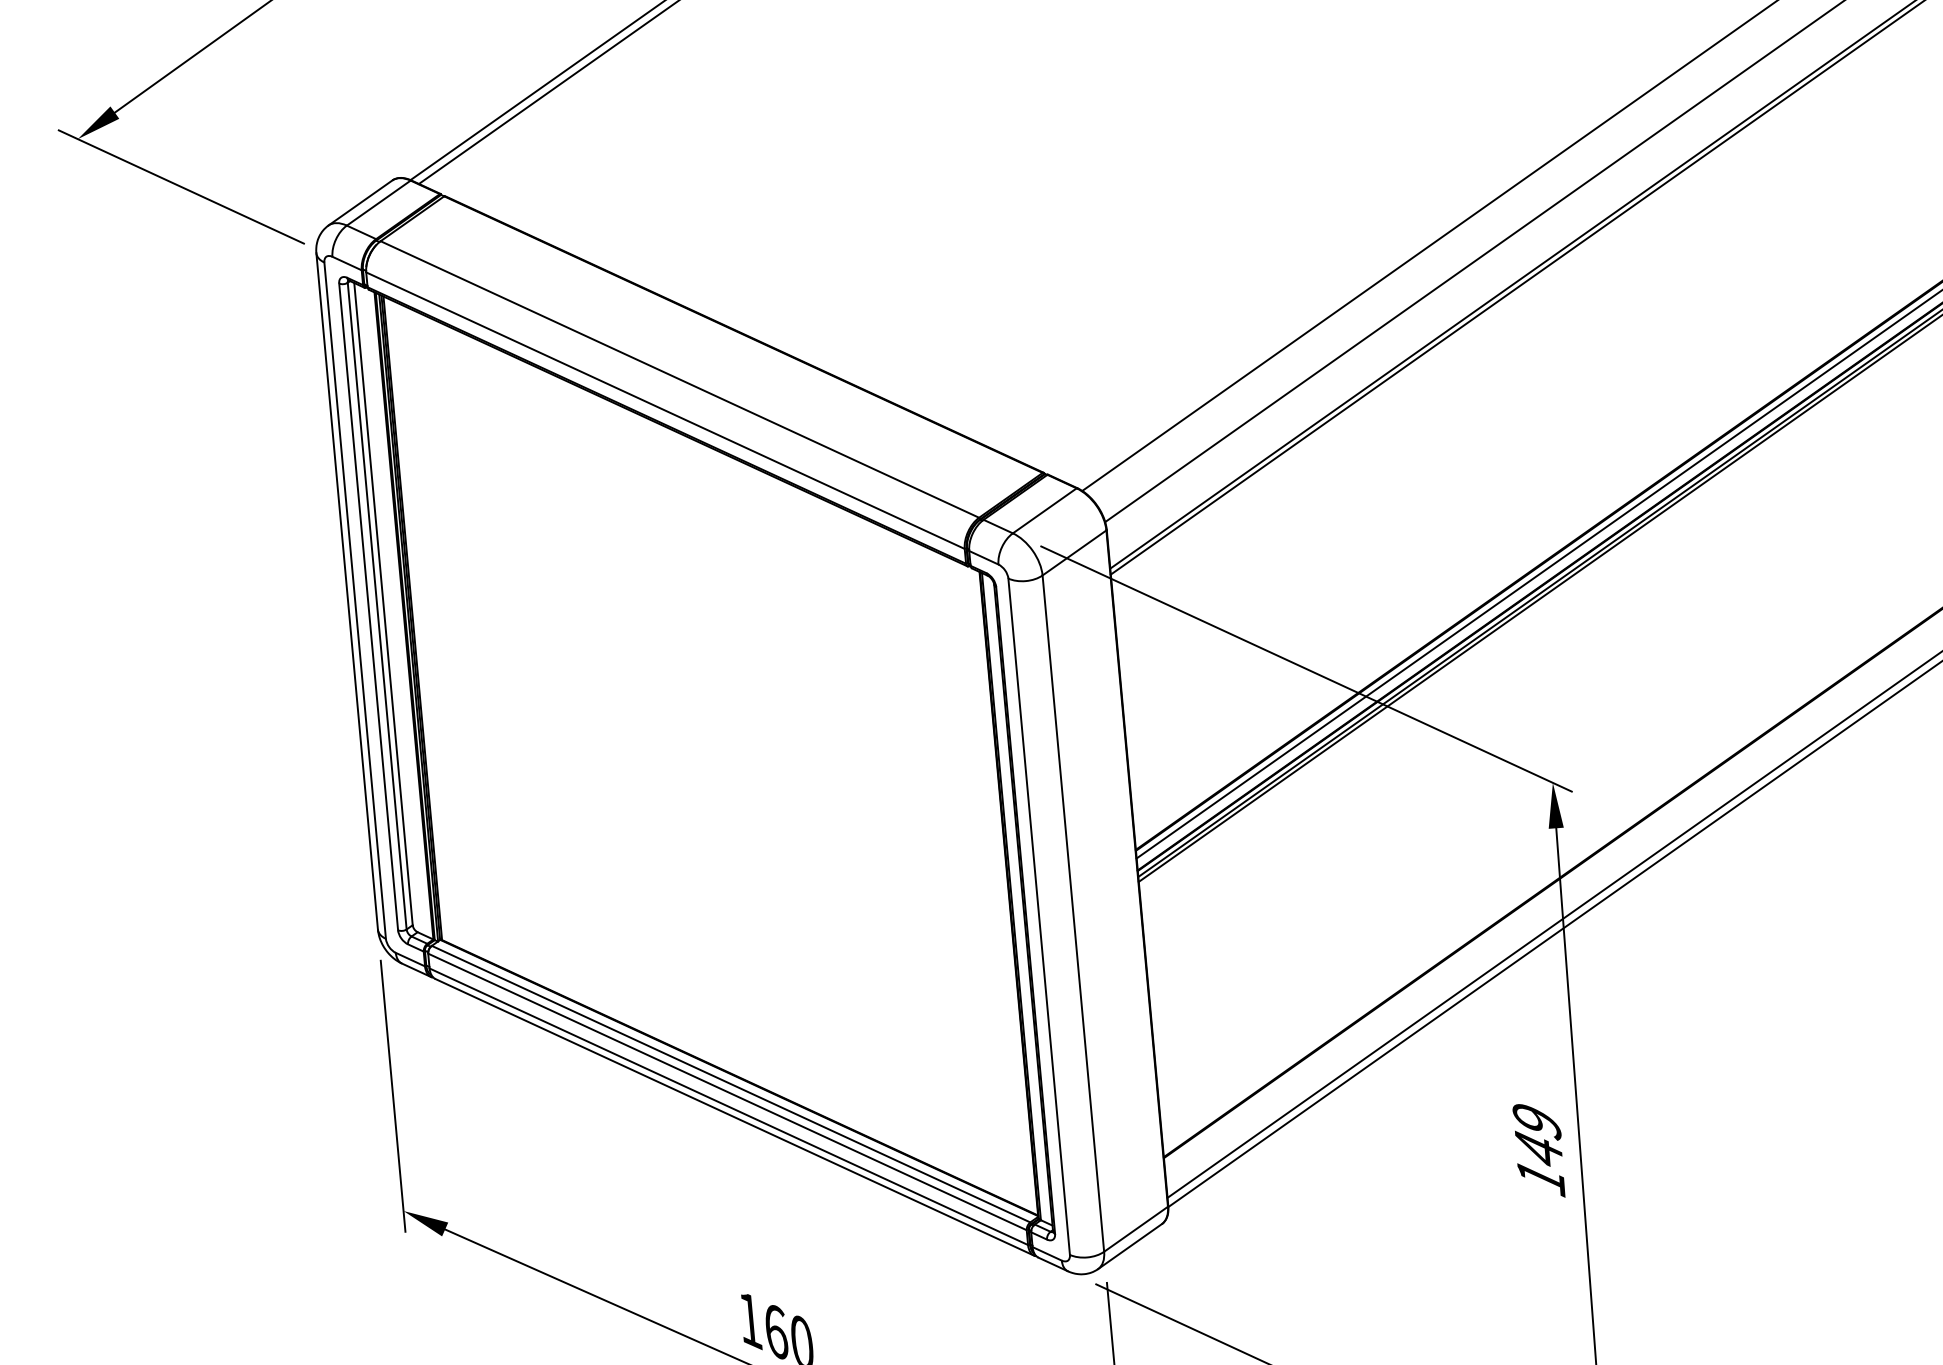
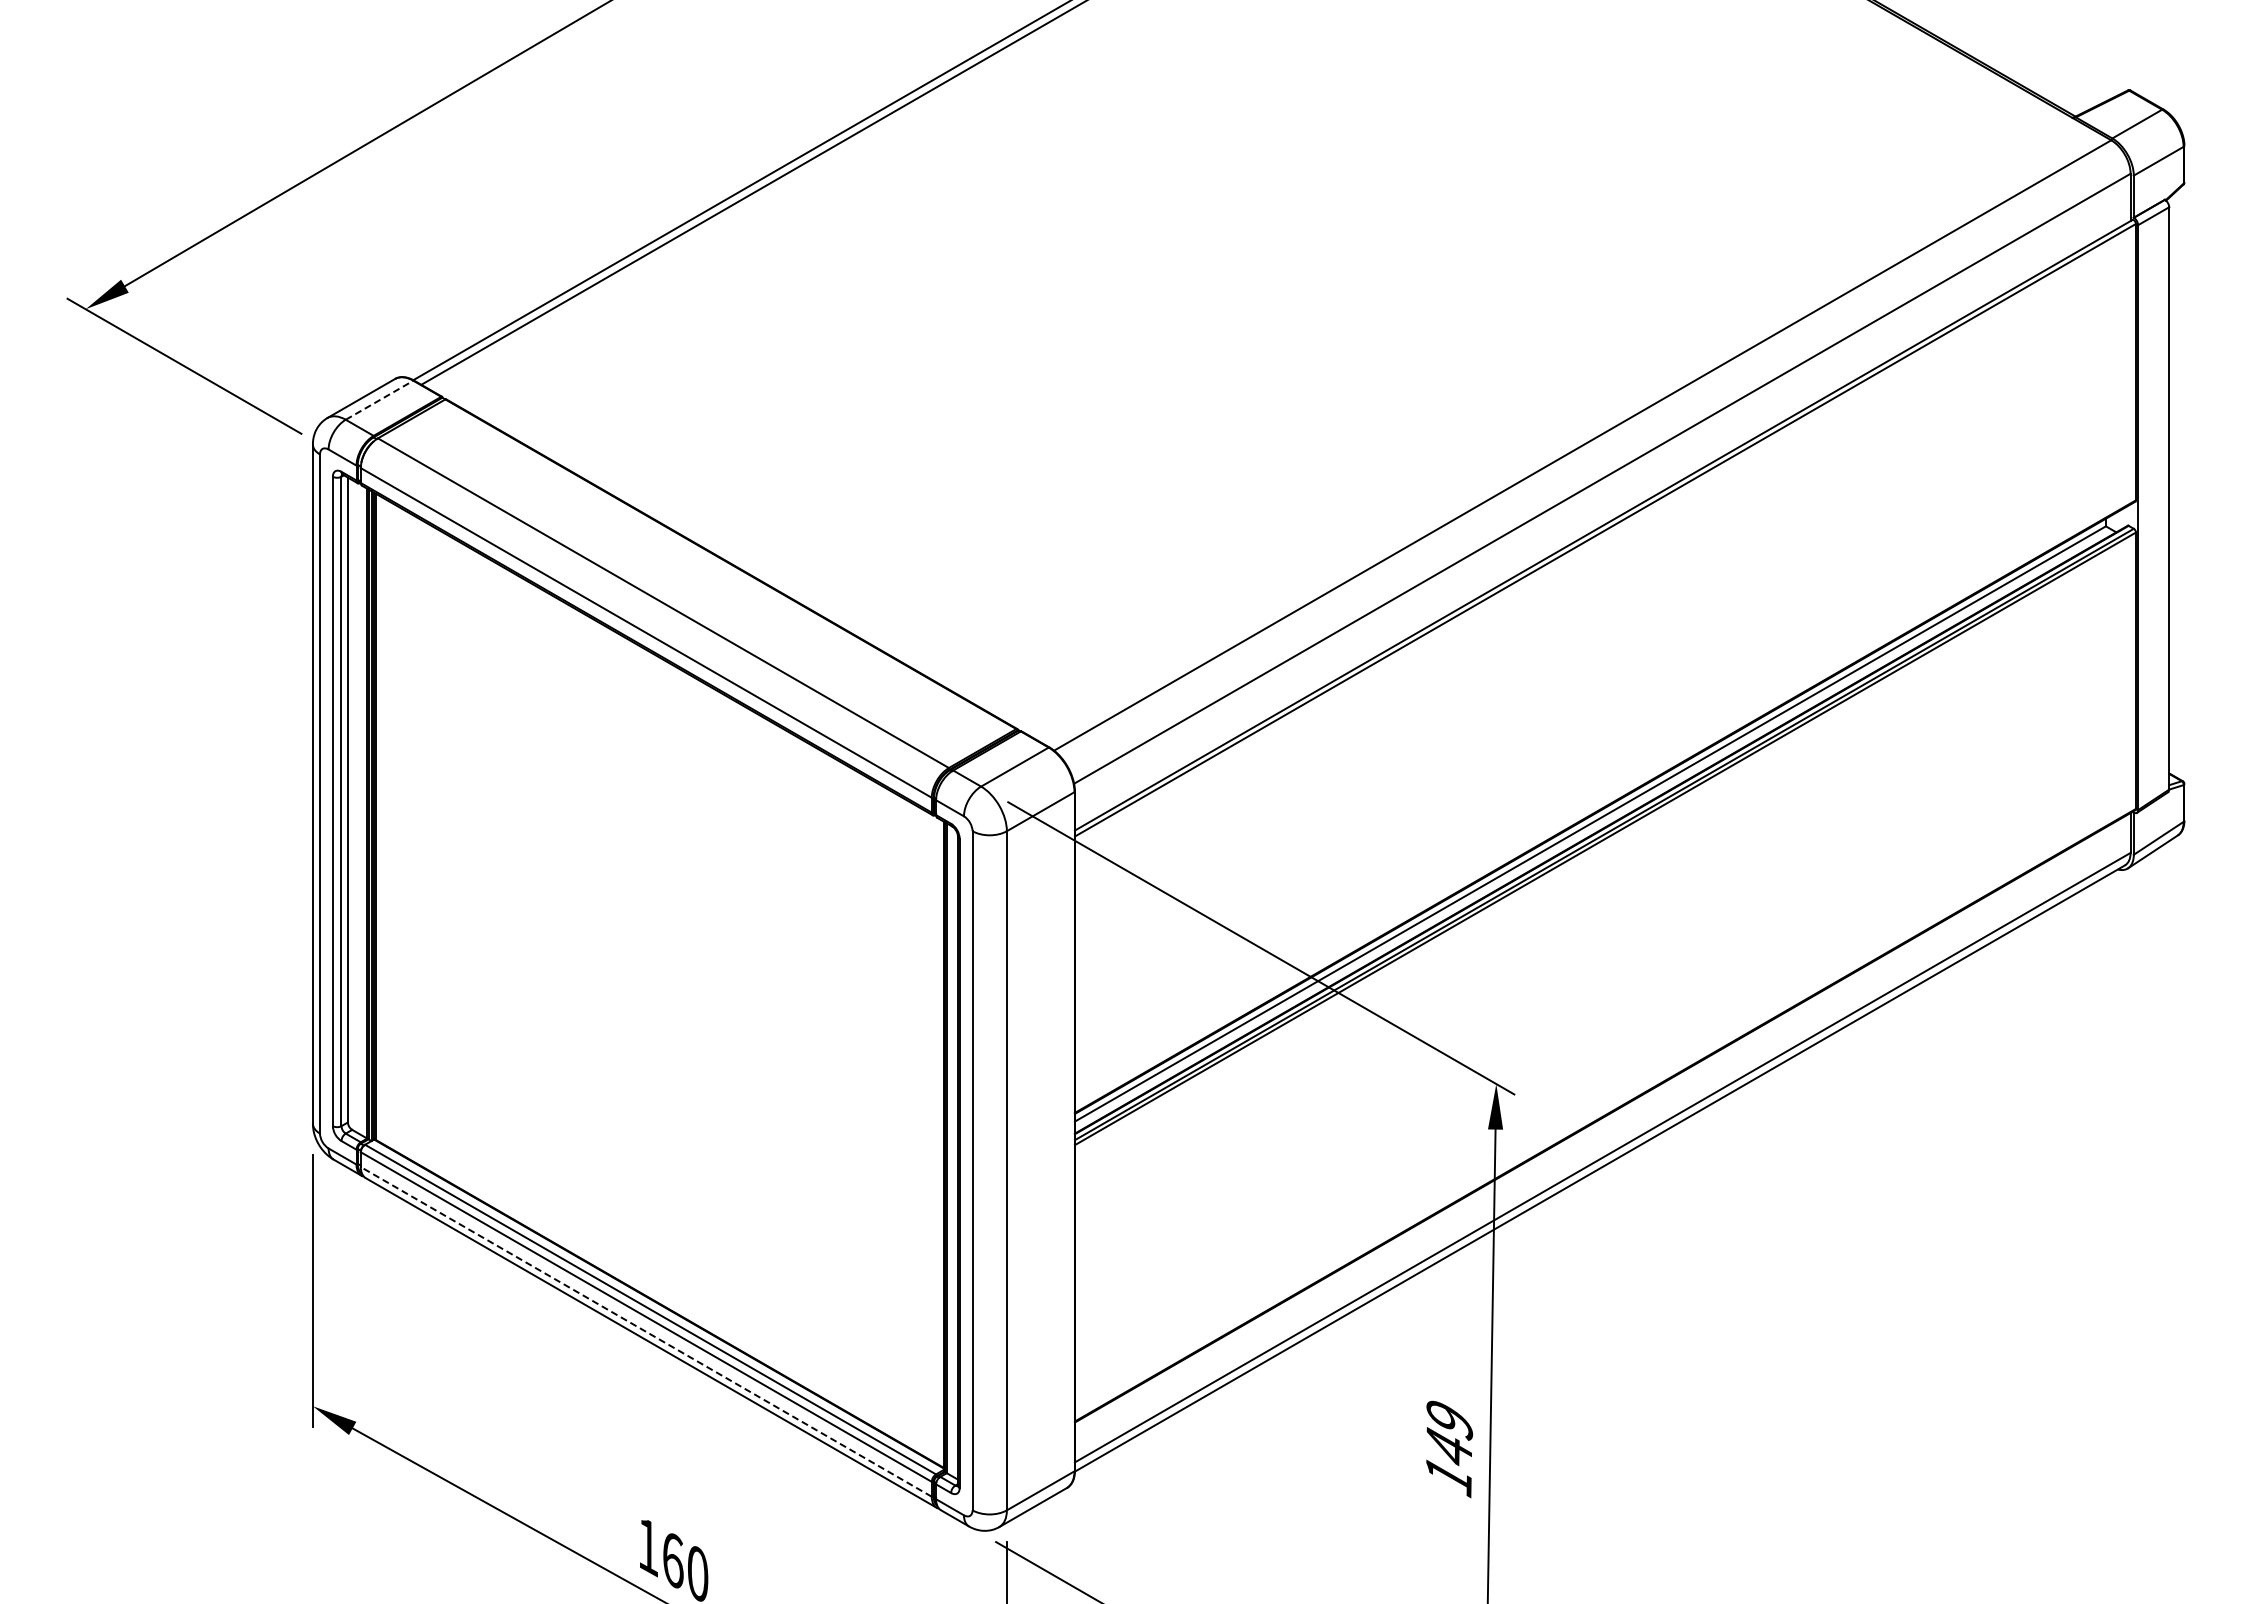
line: (379, 203) -> (380, 400), solid -> dashed
line: (729, 1106) -> (646, 1331), solid -> dashed

